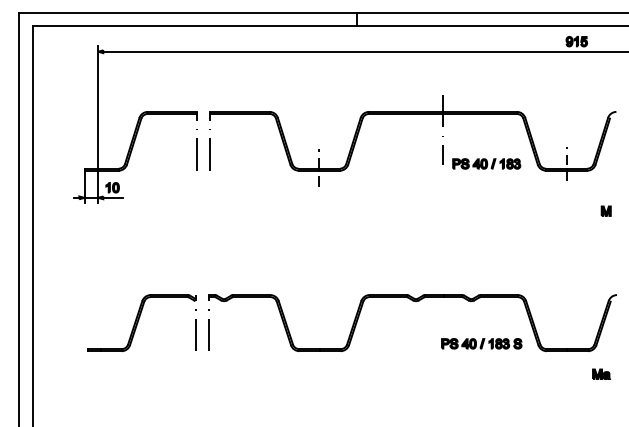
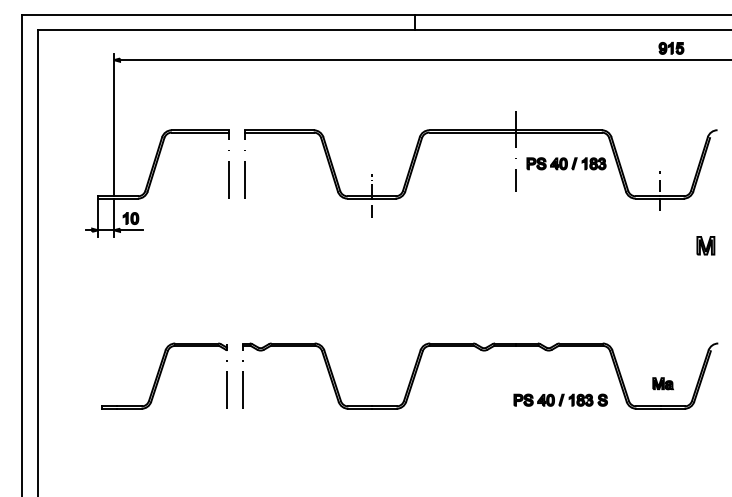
part: (486, 163) -> (566, 163), moved
part: (606, 210) -> (705, 245), size x1.6
part: (600, 374) -> (662, 383), moved

